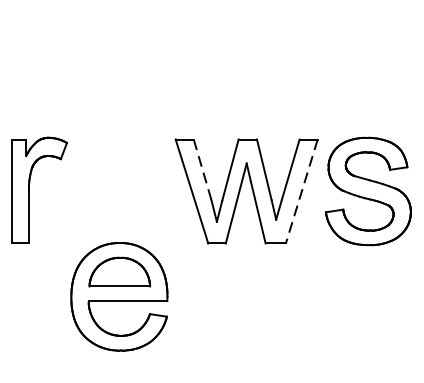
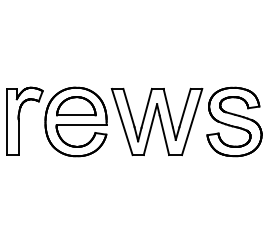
line: (201, 170) -> (128, 108), dashed -> solid
line: (302, 190) -> (192, 121), dashed -> solid
part: (118, 296) -> (75, 121), moved

